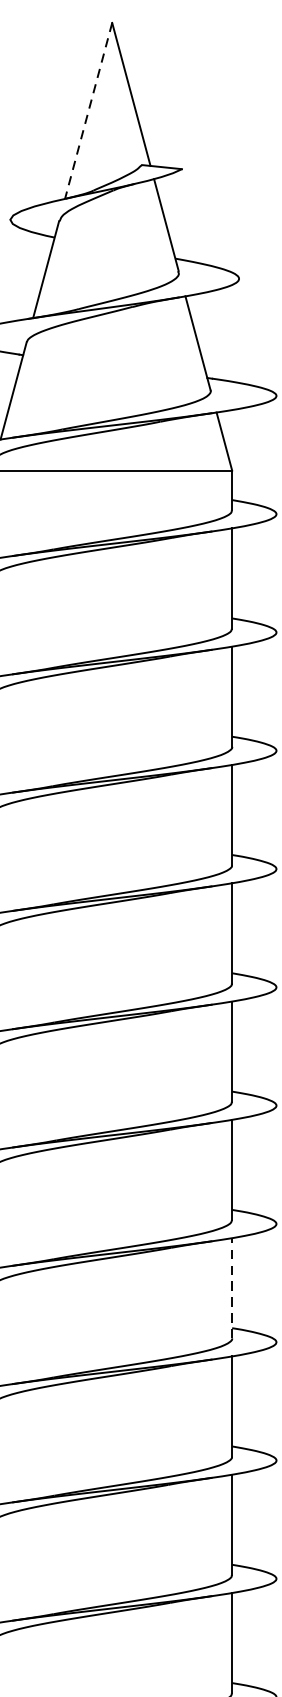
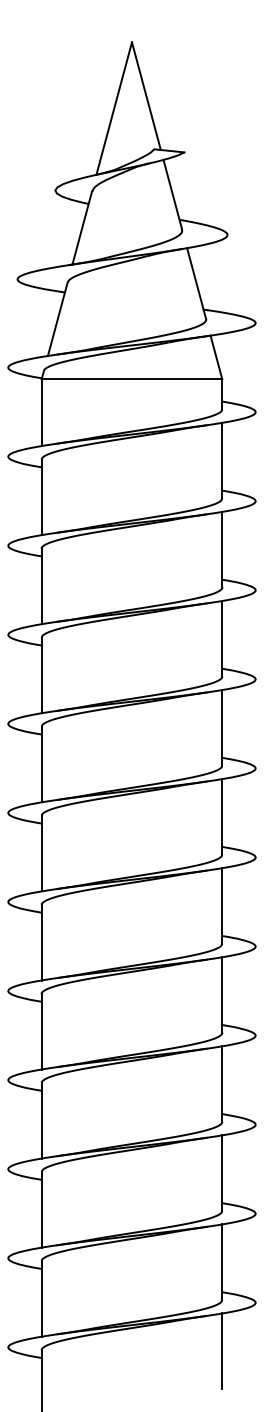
line: (88, 110) -> (114, 108), dashed -> solid
line: (232, 1287) -> (222, 994), dashed -> solid

